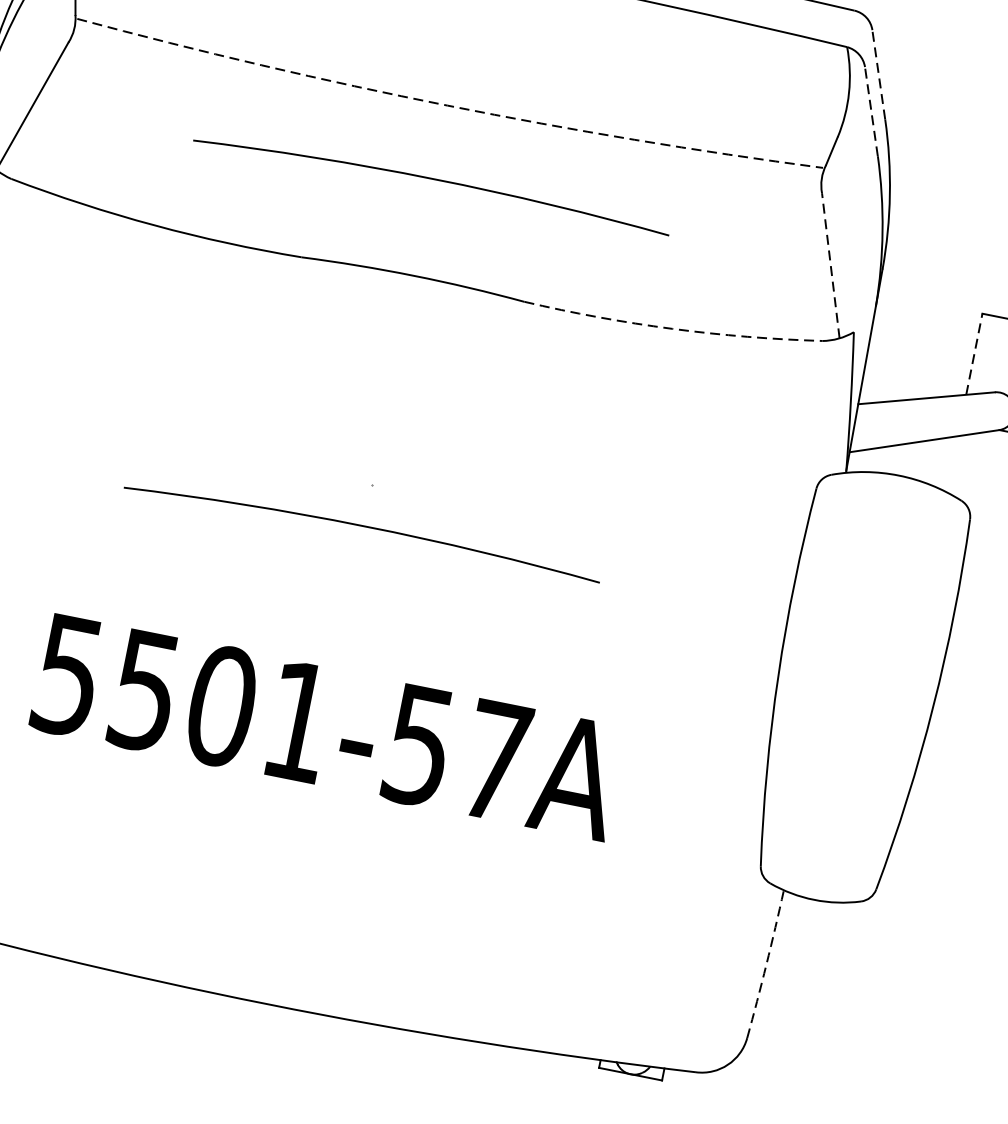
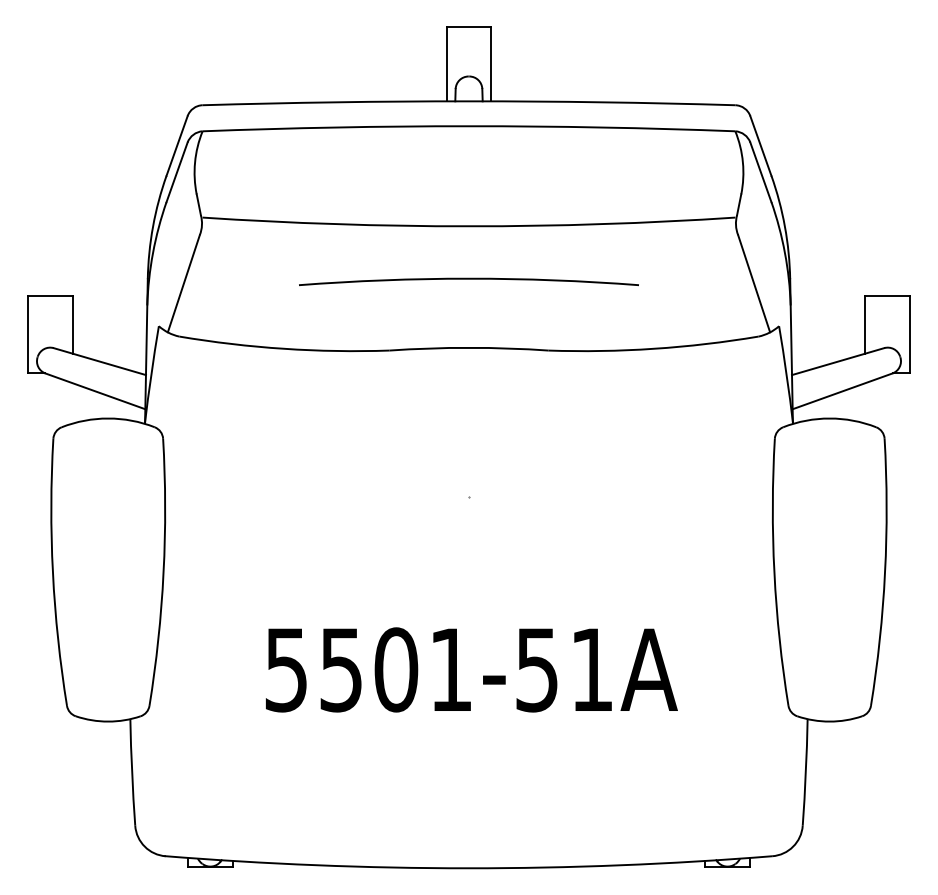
line: (878, 75) -> (760, 146), dashed -> solid
arc: (448, 106) -> (469, 226), dashed -> solid
line: (870, 111) -> (760, 172), dashed -> solid
line: (829, 265) -> (753, 283), dashed -> solid
arc: (673, 328) -> (654, 348), dashed -> solid
line: (973, 353) -> (864, 324), dashed -> solid
arc: (362, 527) -> (468, 527), removed
text: (496, 760) -> (592, 669), 5501-57A -> 5501-51A
arc: (765, 964) -> (805, 772), dashed -> solid

